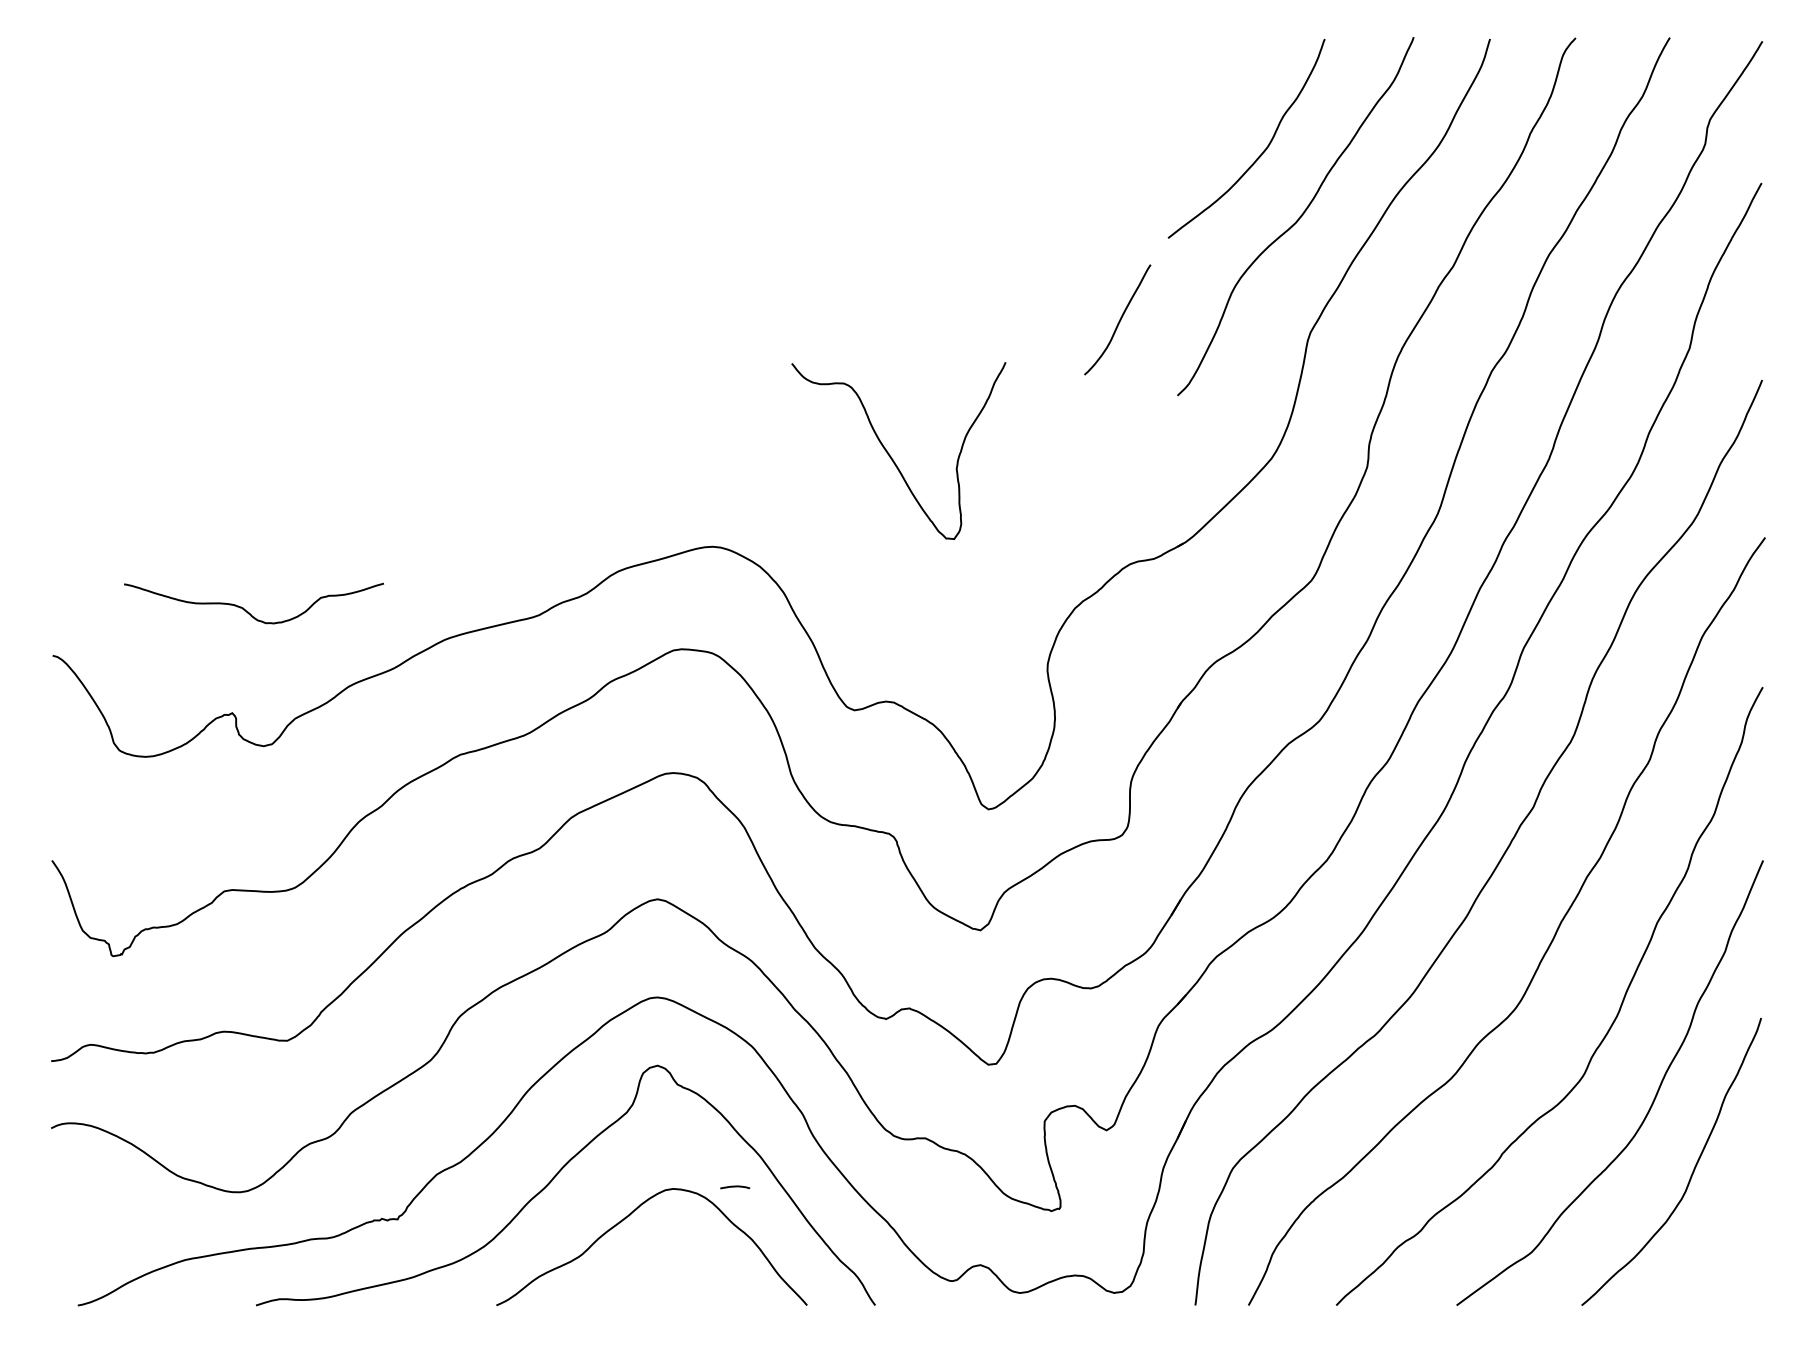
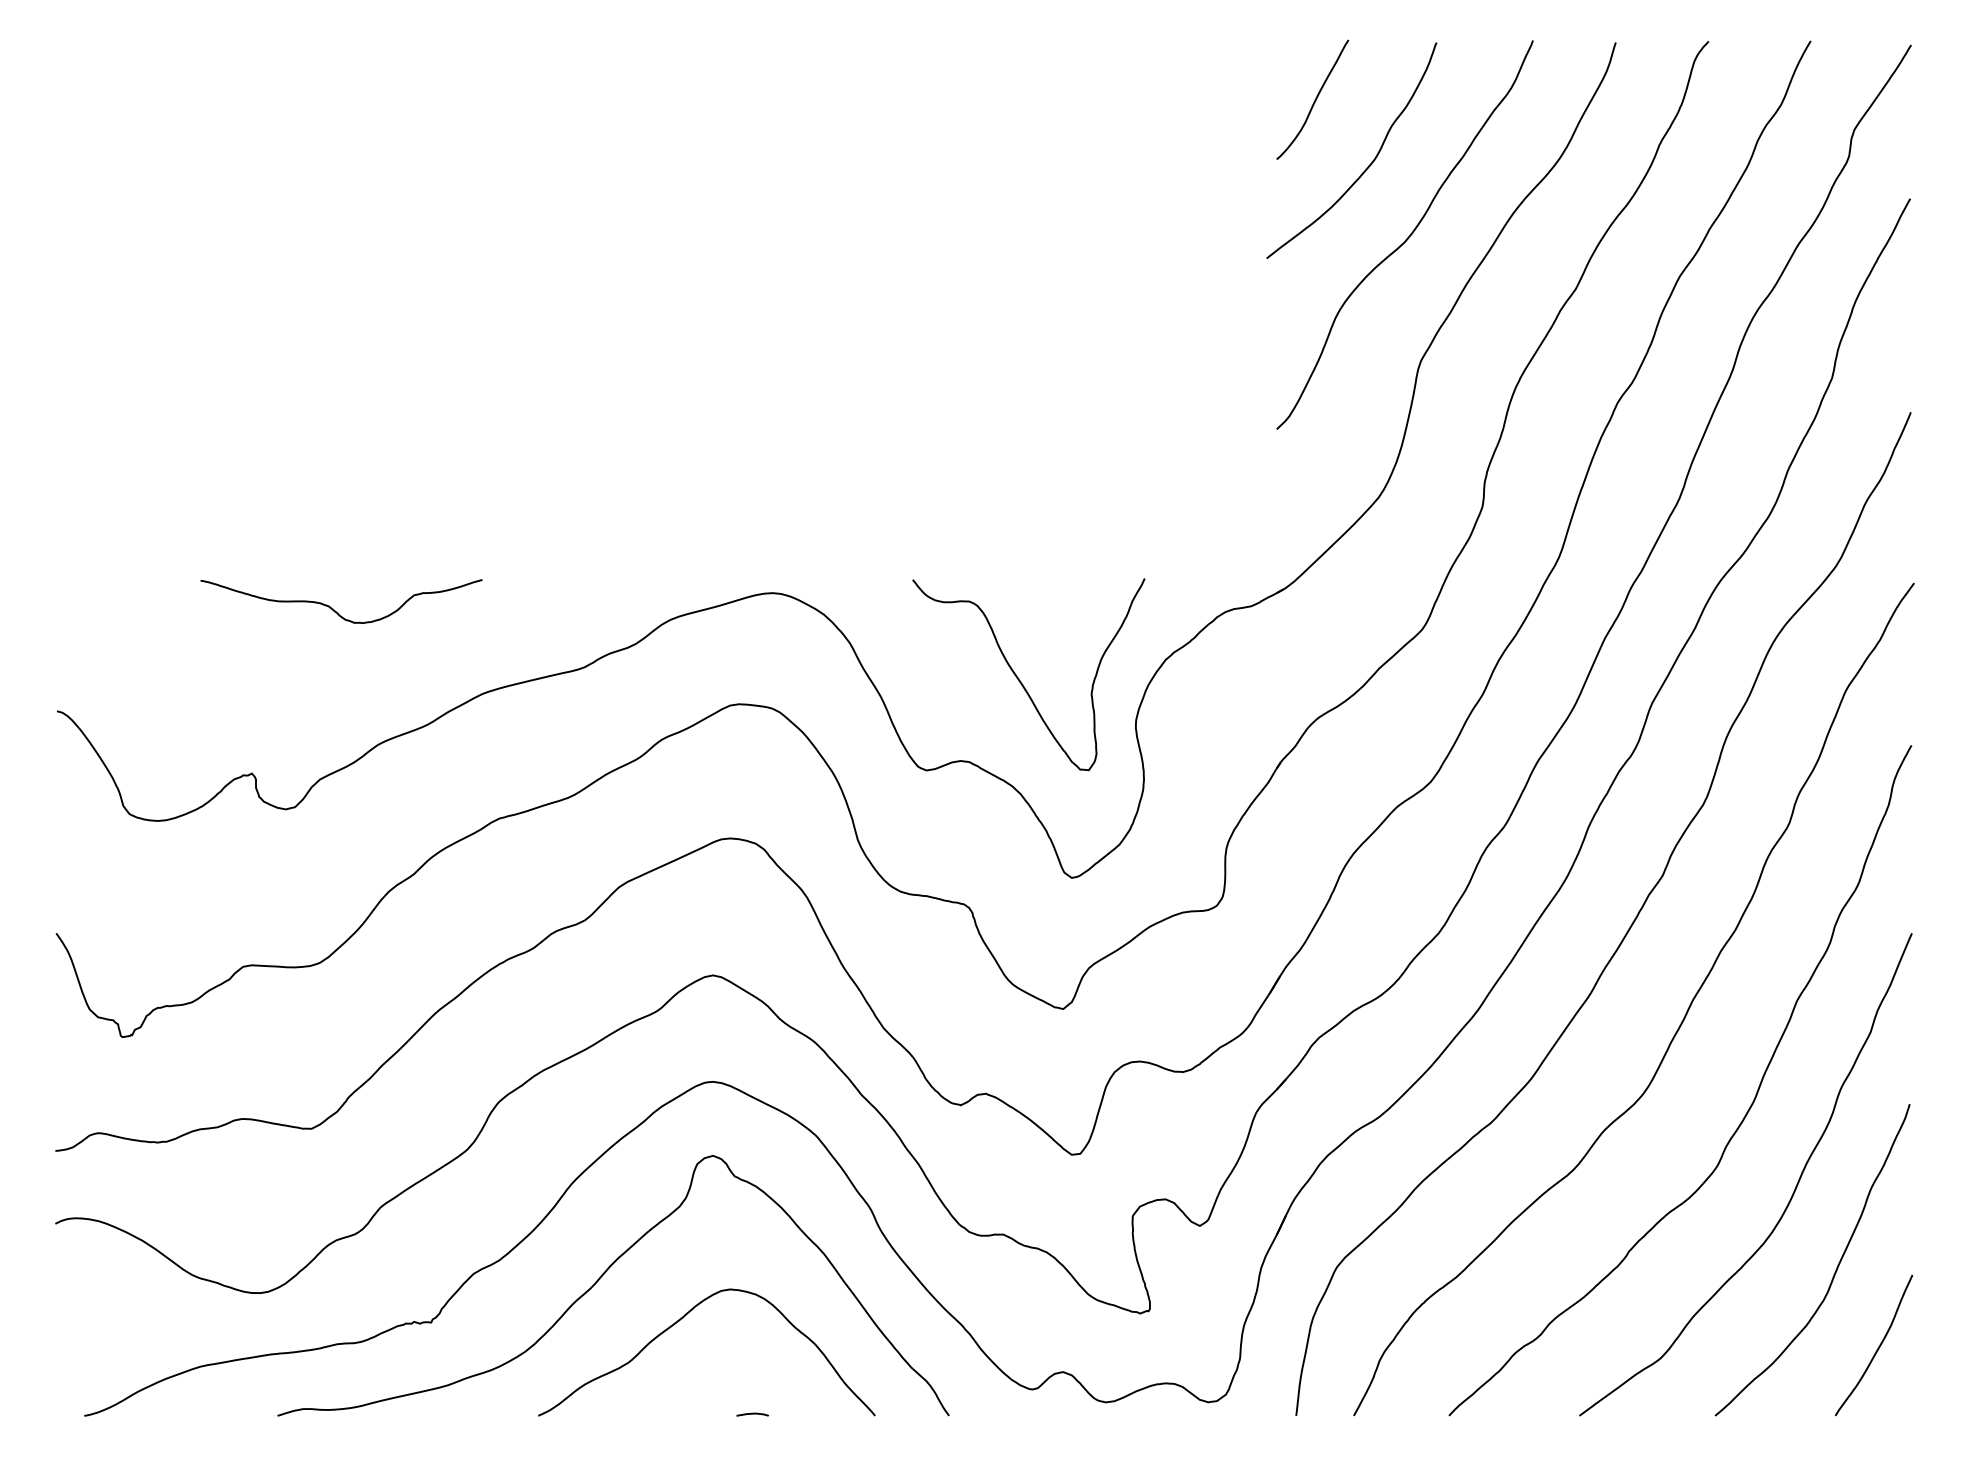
curve: (1119, 319) -> (1314, 99), moved
curve: (891, 456) -> (1020, 680), moved
curve: (248, 611) -> (335, 610), moved
curve: (735, 1187) -> (753, 1414), moved
curve: (1731, 1242) -> (1877, 1347), added

